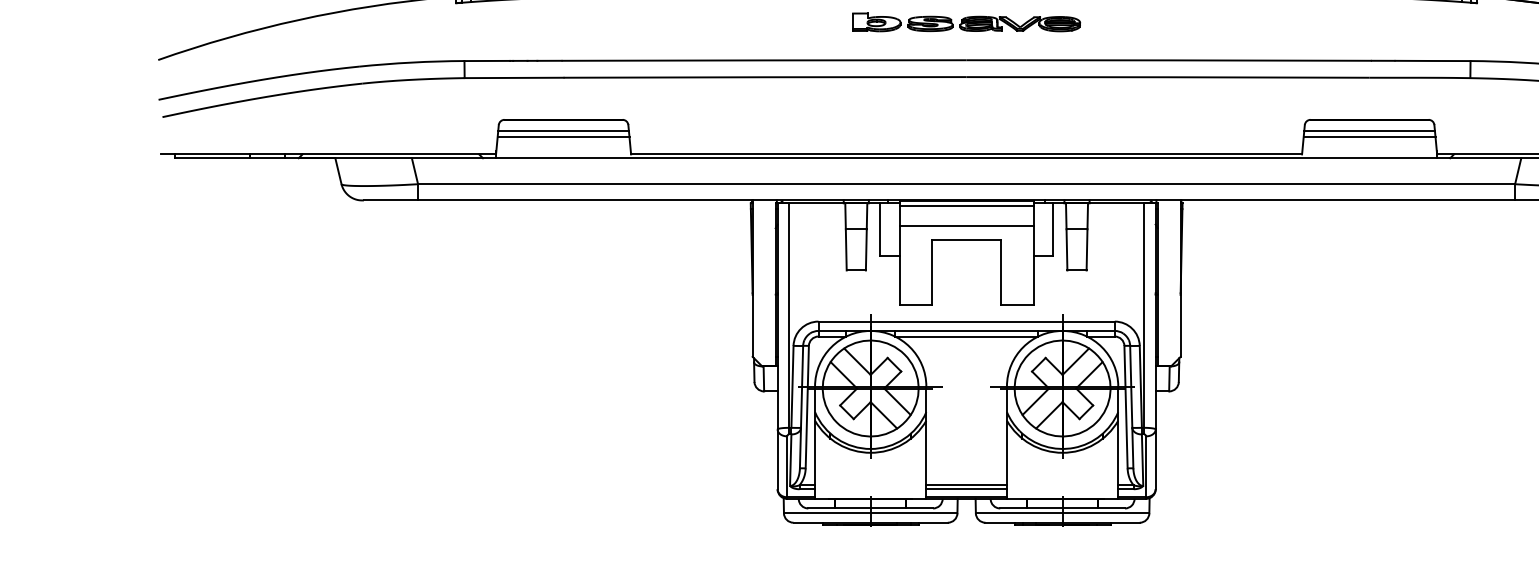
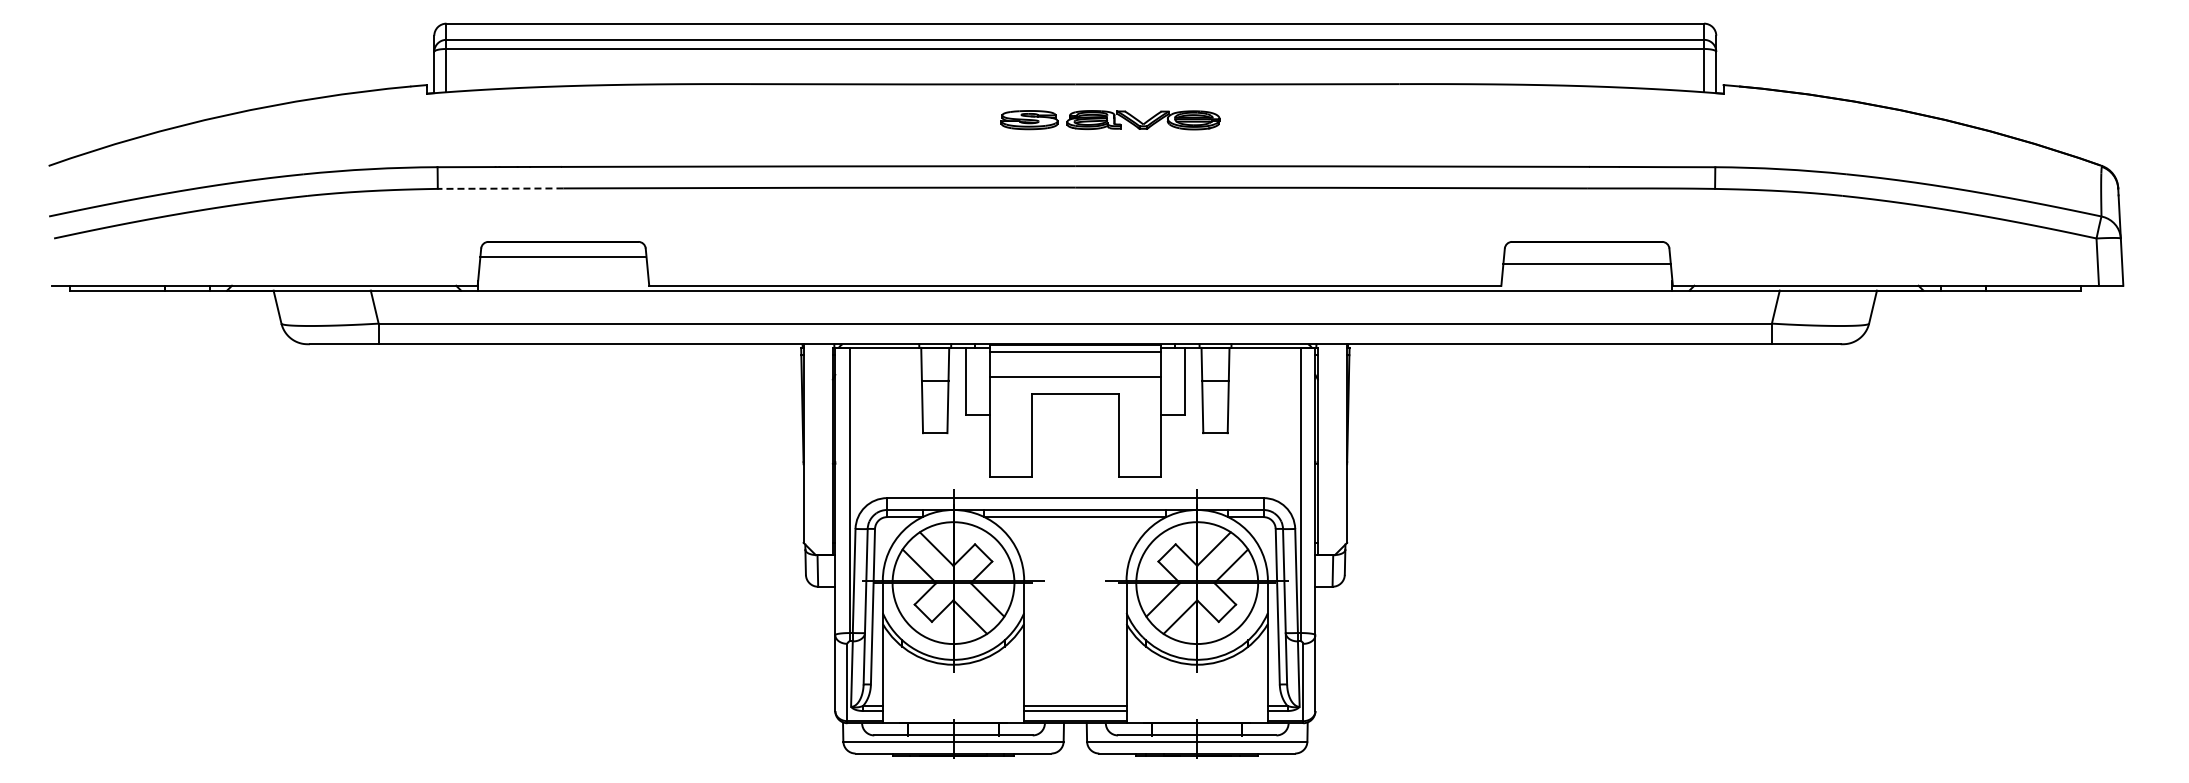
part: (876, 21) -> (961, 117), removed
line: (514, 77) -> (500, 188), solid -> dashed
line: (1369, 131) -> (1587, 256), removed
line: (563, 136) -> (563, 263), removed

